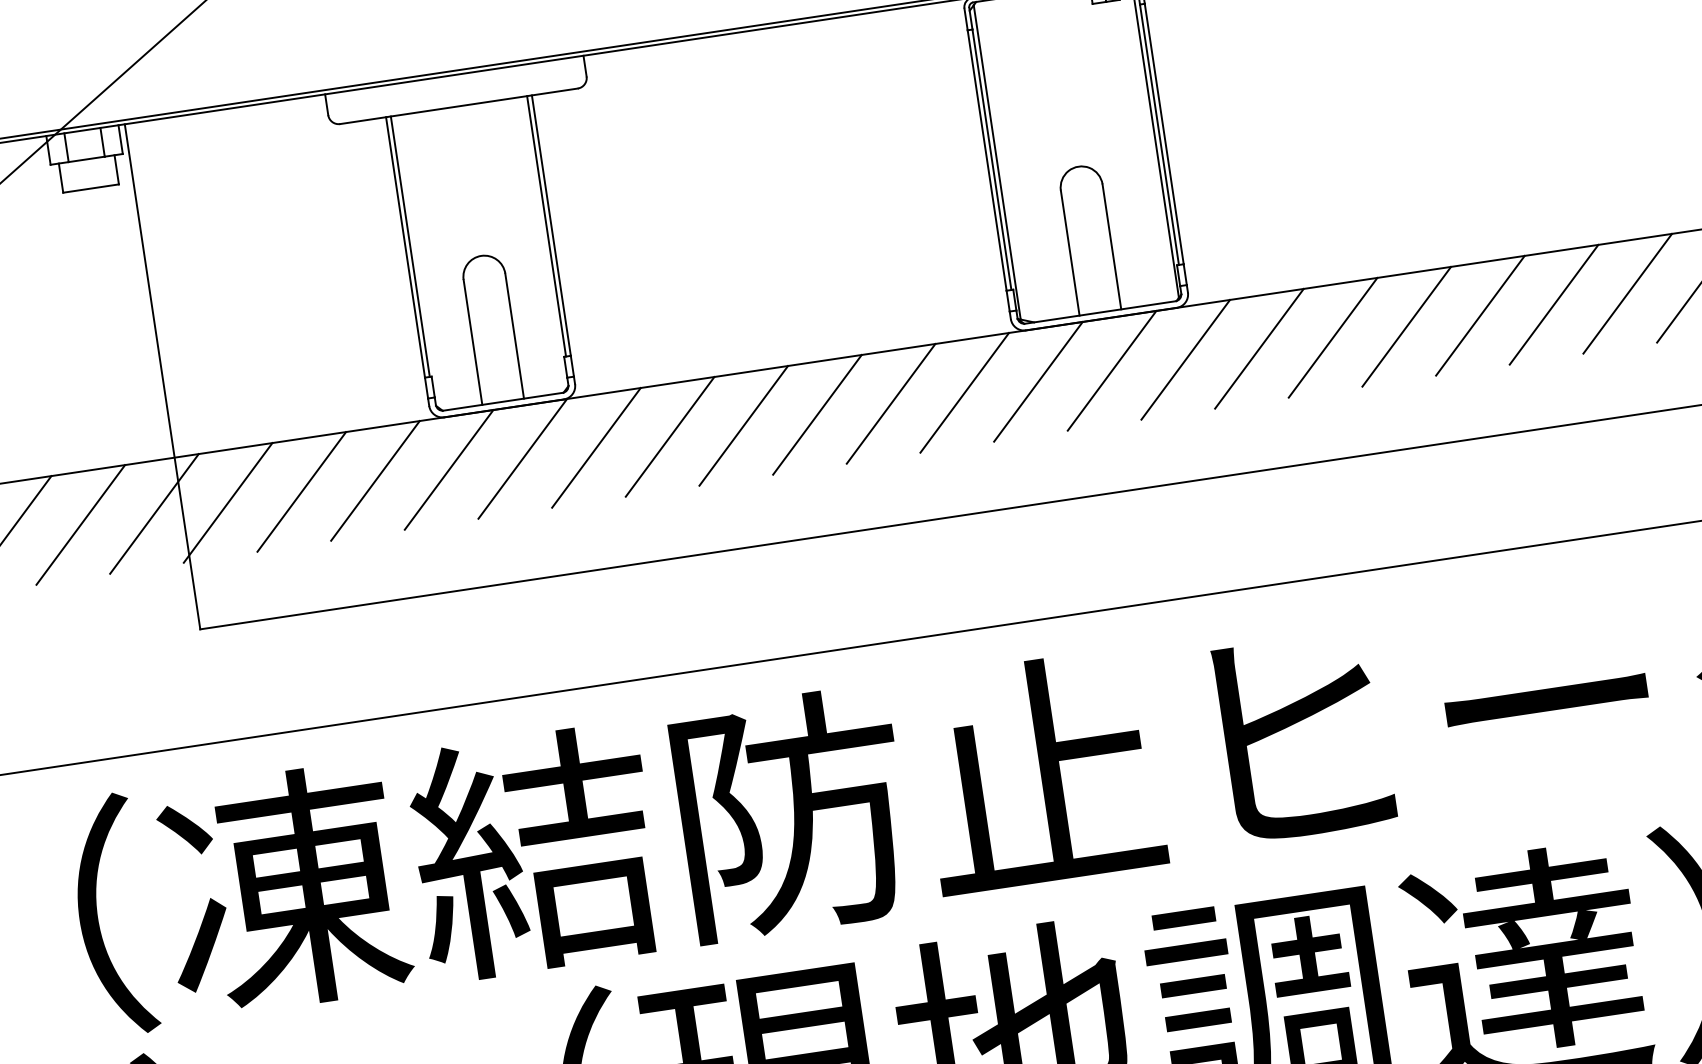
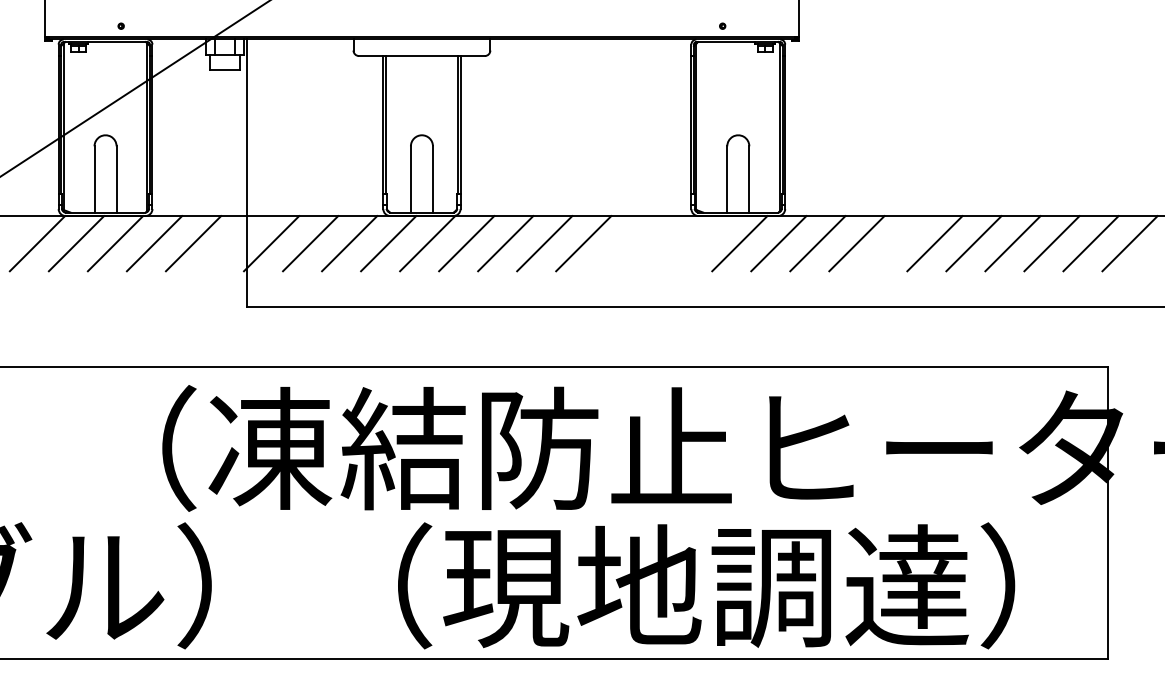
line: (1405, 326) -> (895, 243), removed
line: (1037, 381) -> (700, 243), removed
line: (964, 392) -> (661, 243), removed
line: (890, 403) -> (622, 243), removed
line: (154, 513) -> (232, 243), removed

